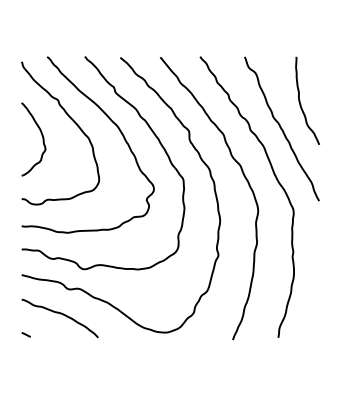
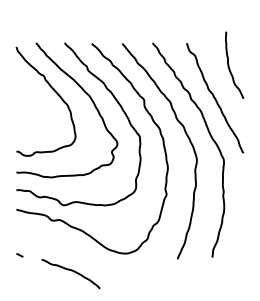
curve: (300, 100) -> (229, 65), moved
curve: (41, 135) -> (31, 103), removed
curve: (60, 314) -> (71, 271), moved

